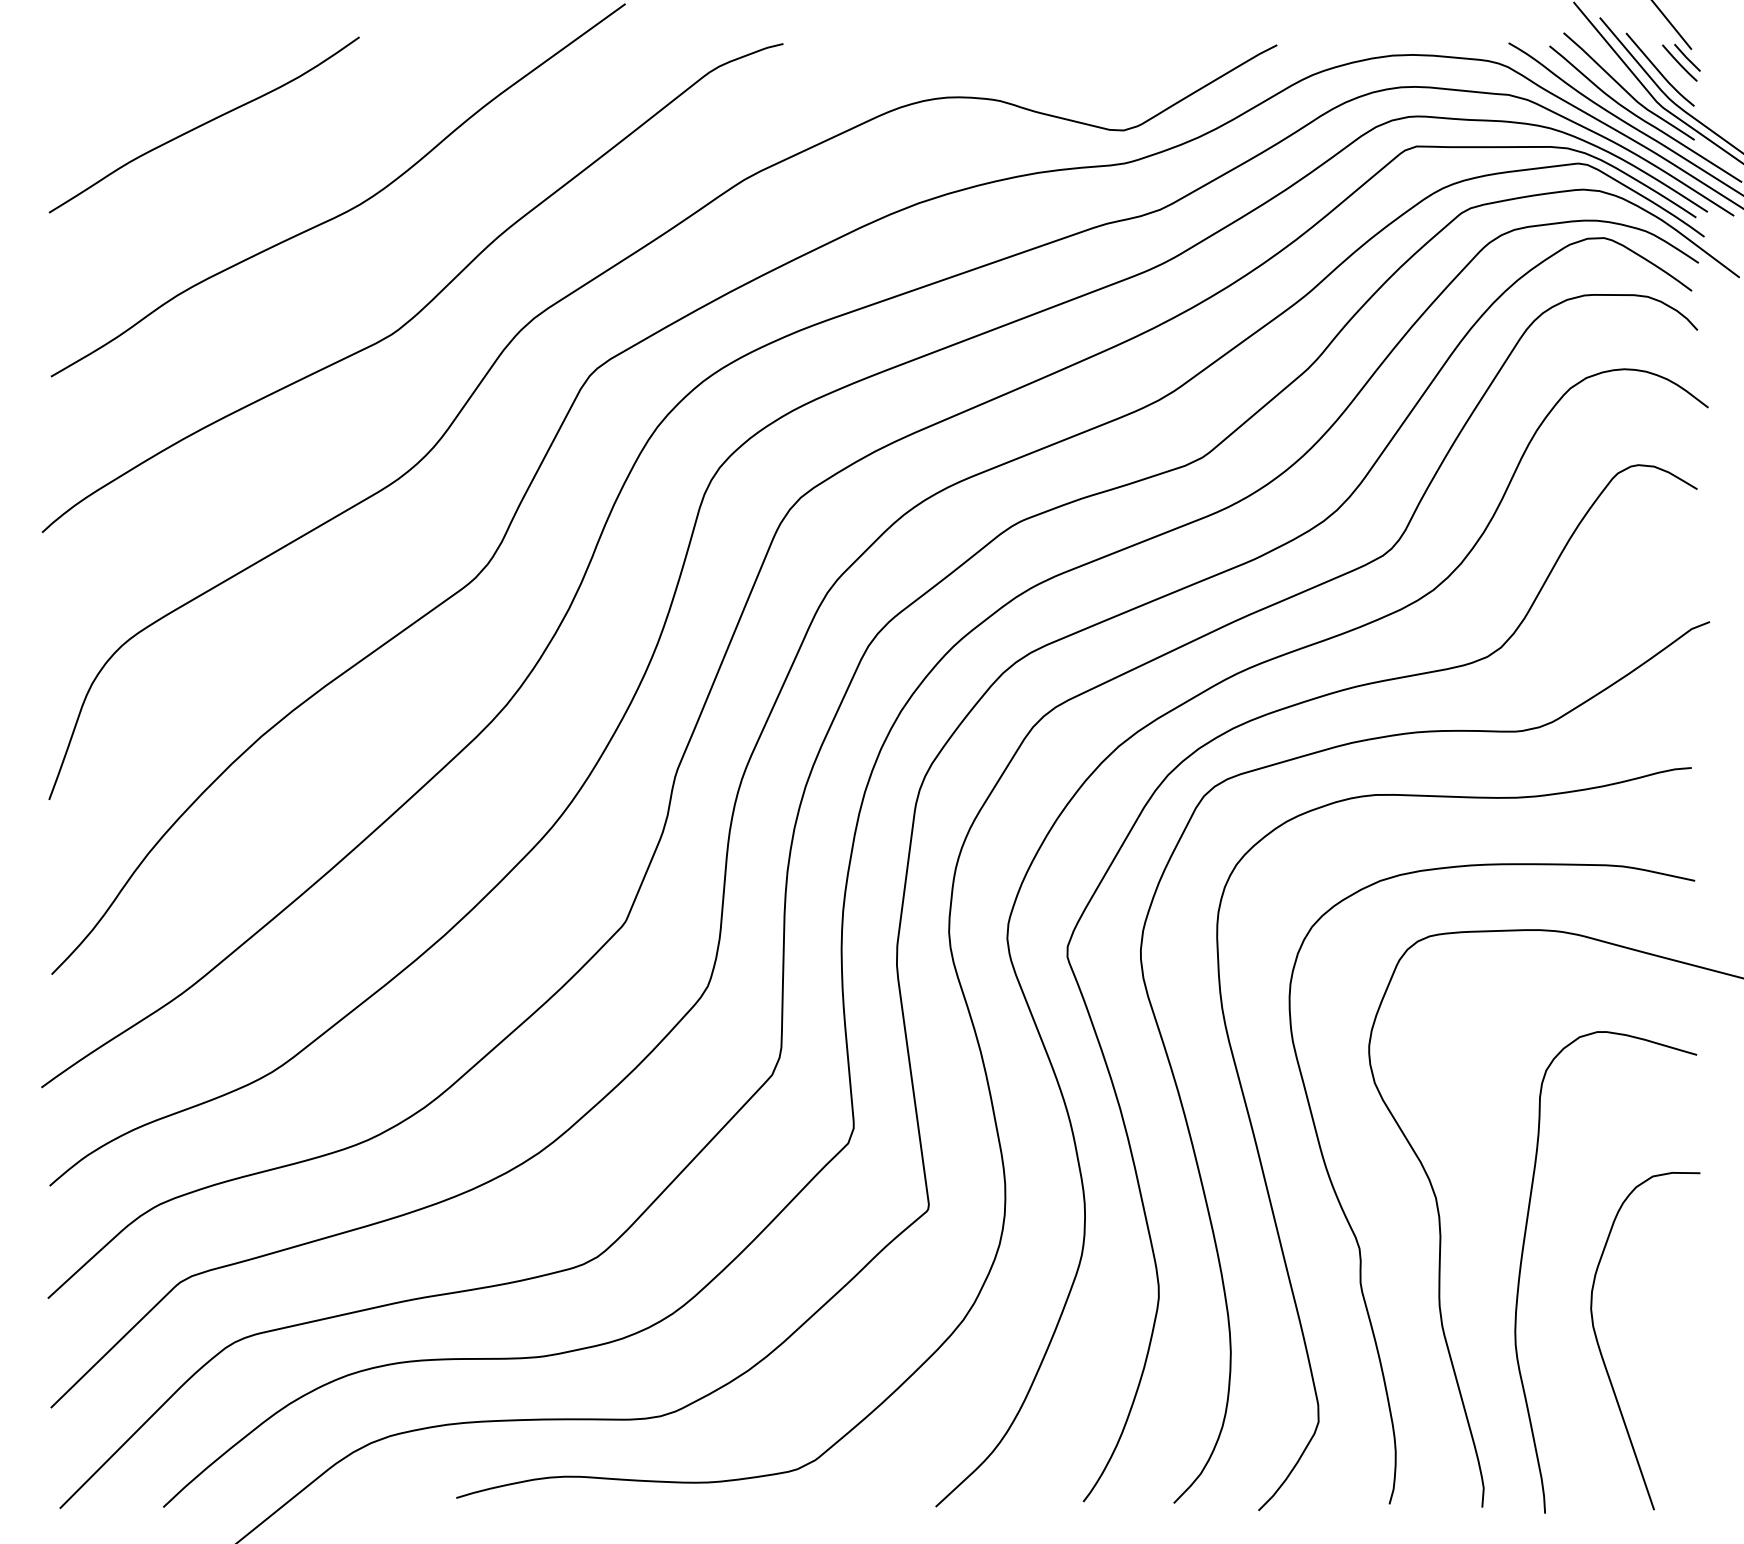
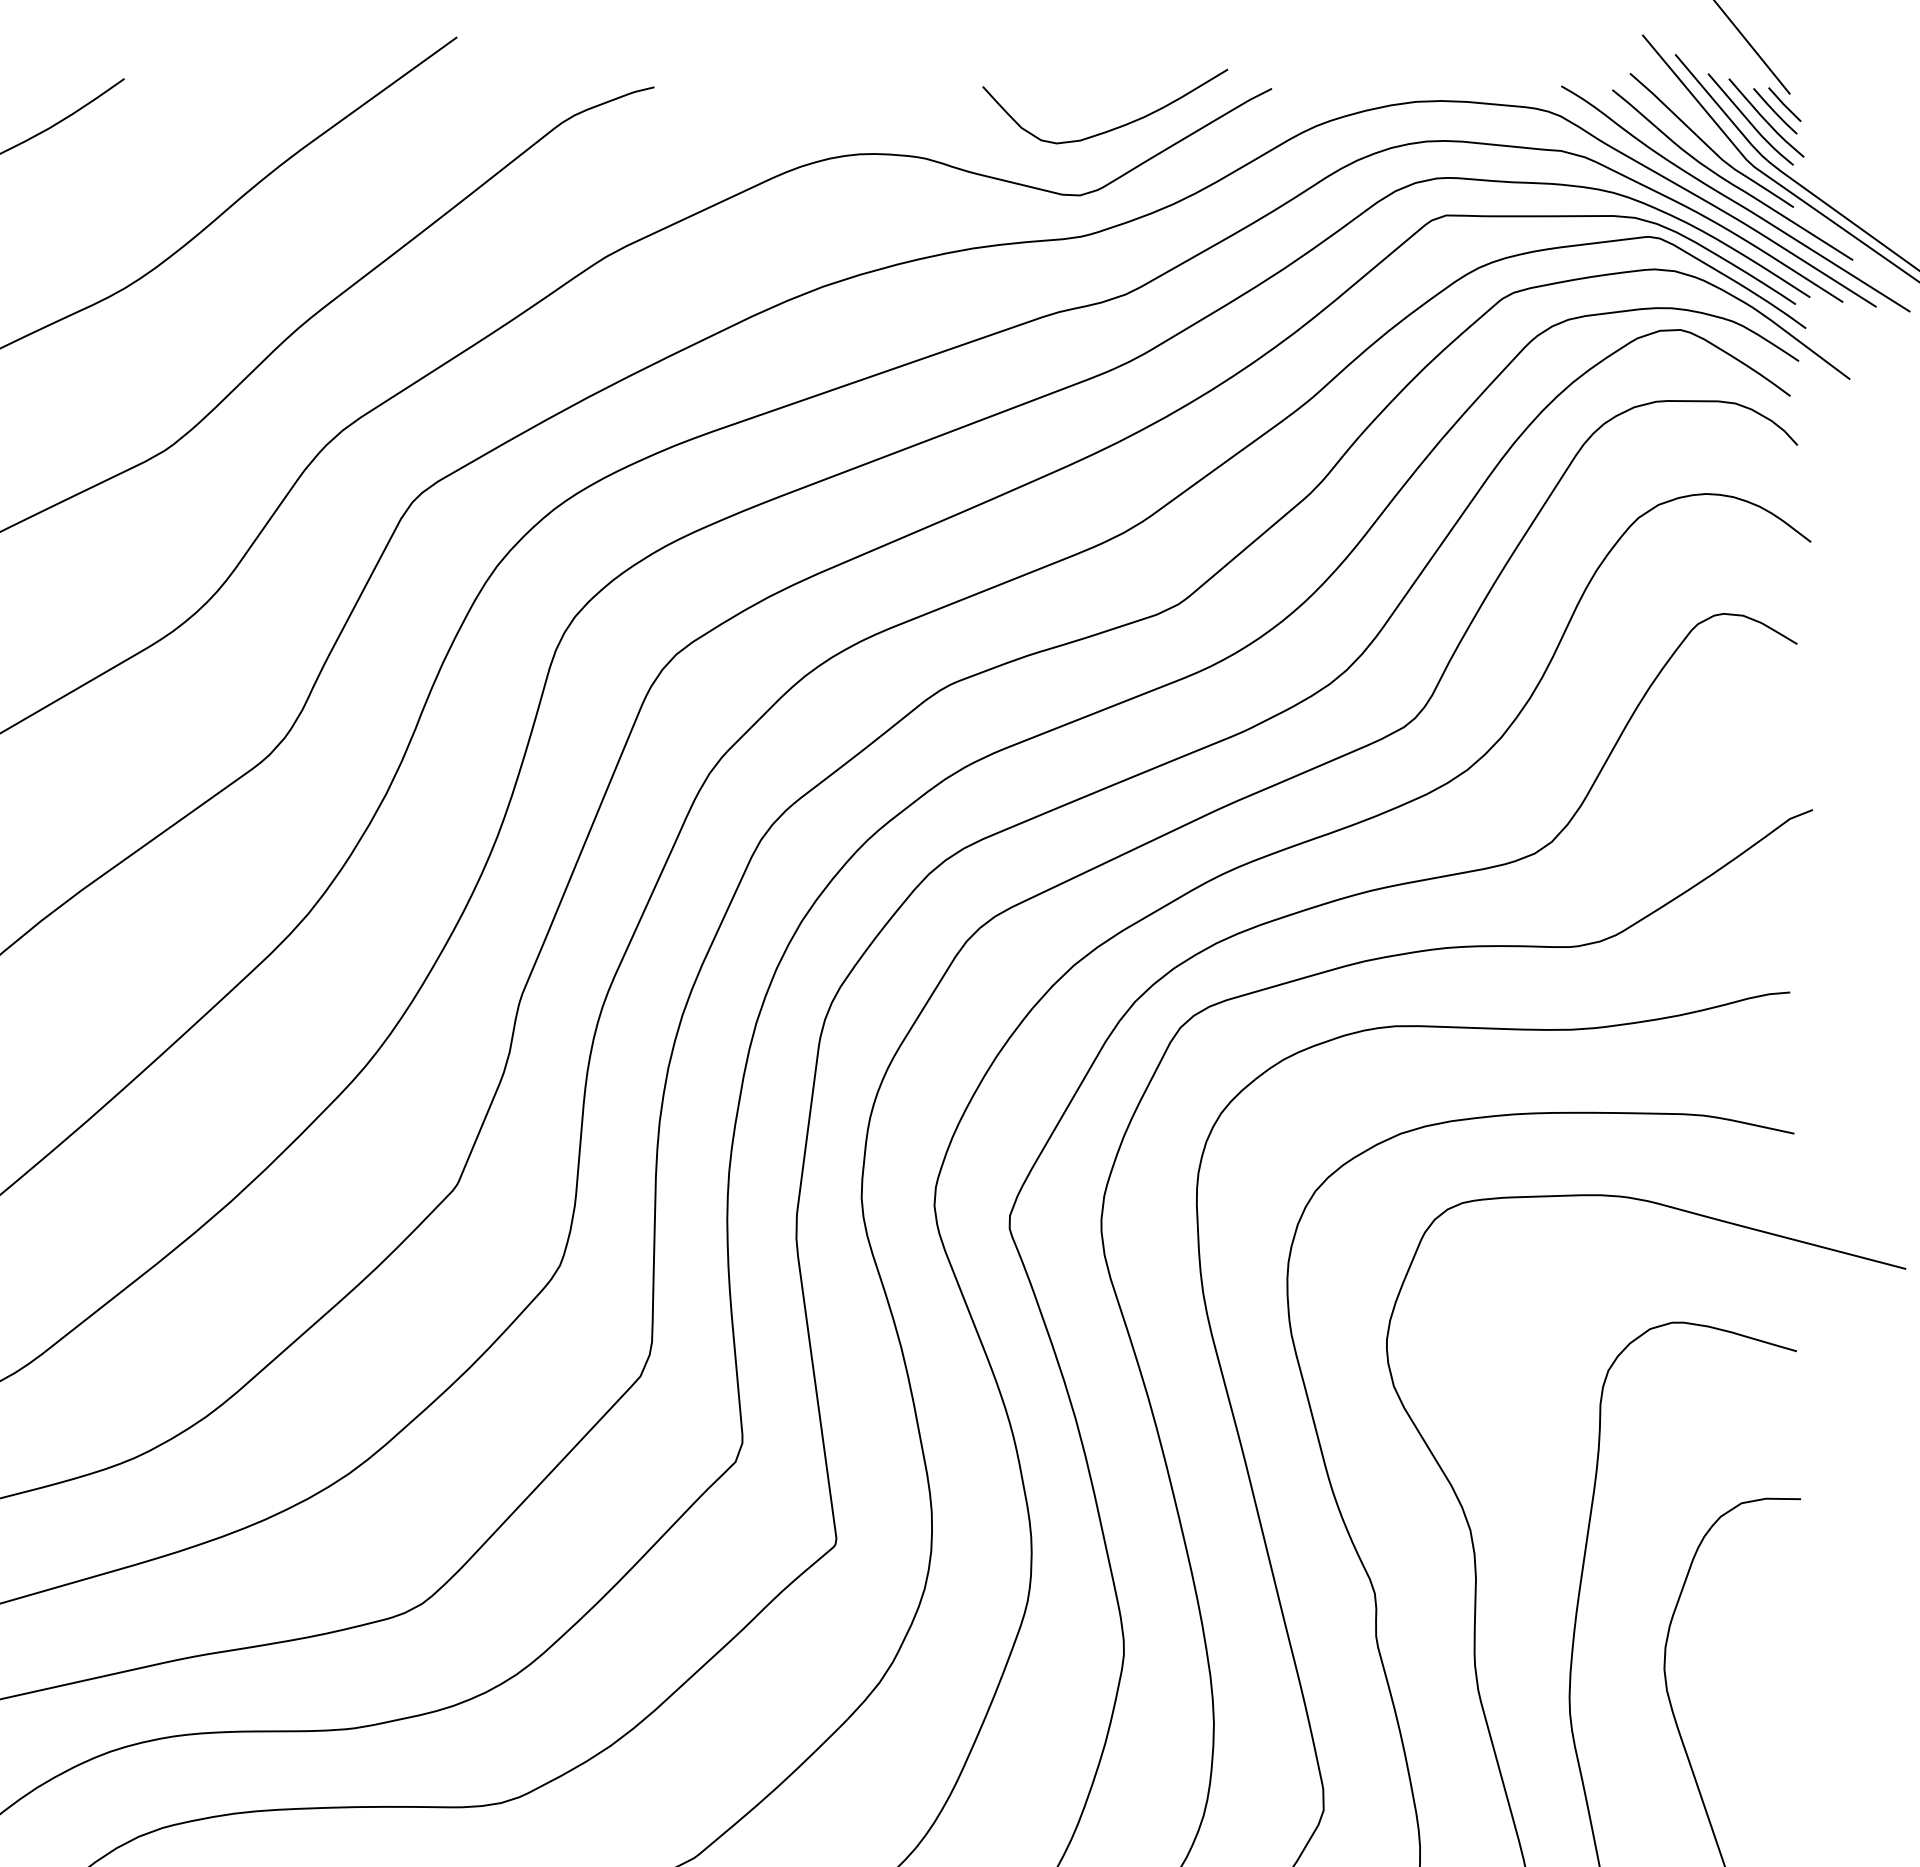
curve: (1671, 68) -> (1764, 117), added
curve: (1150, 76) -> (1113, 127), added

